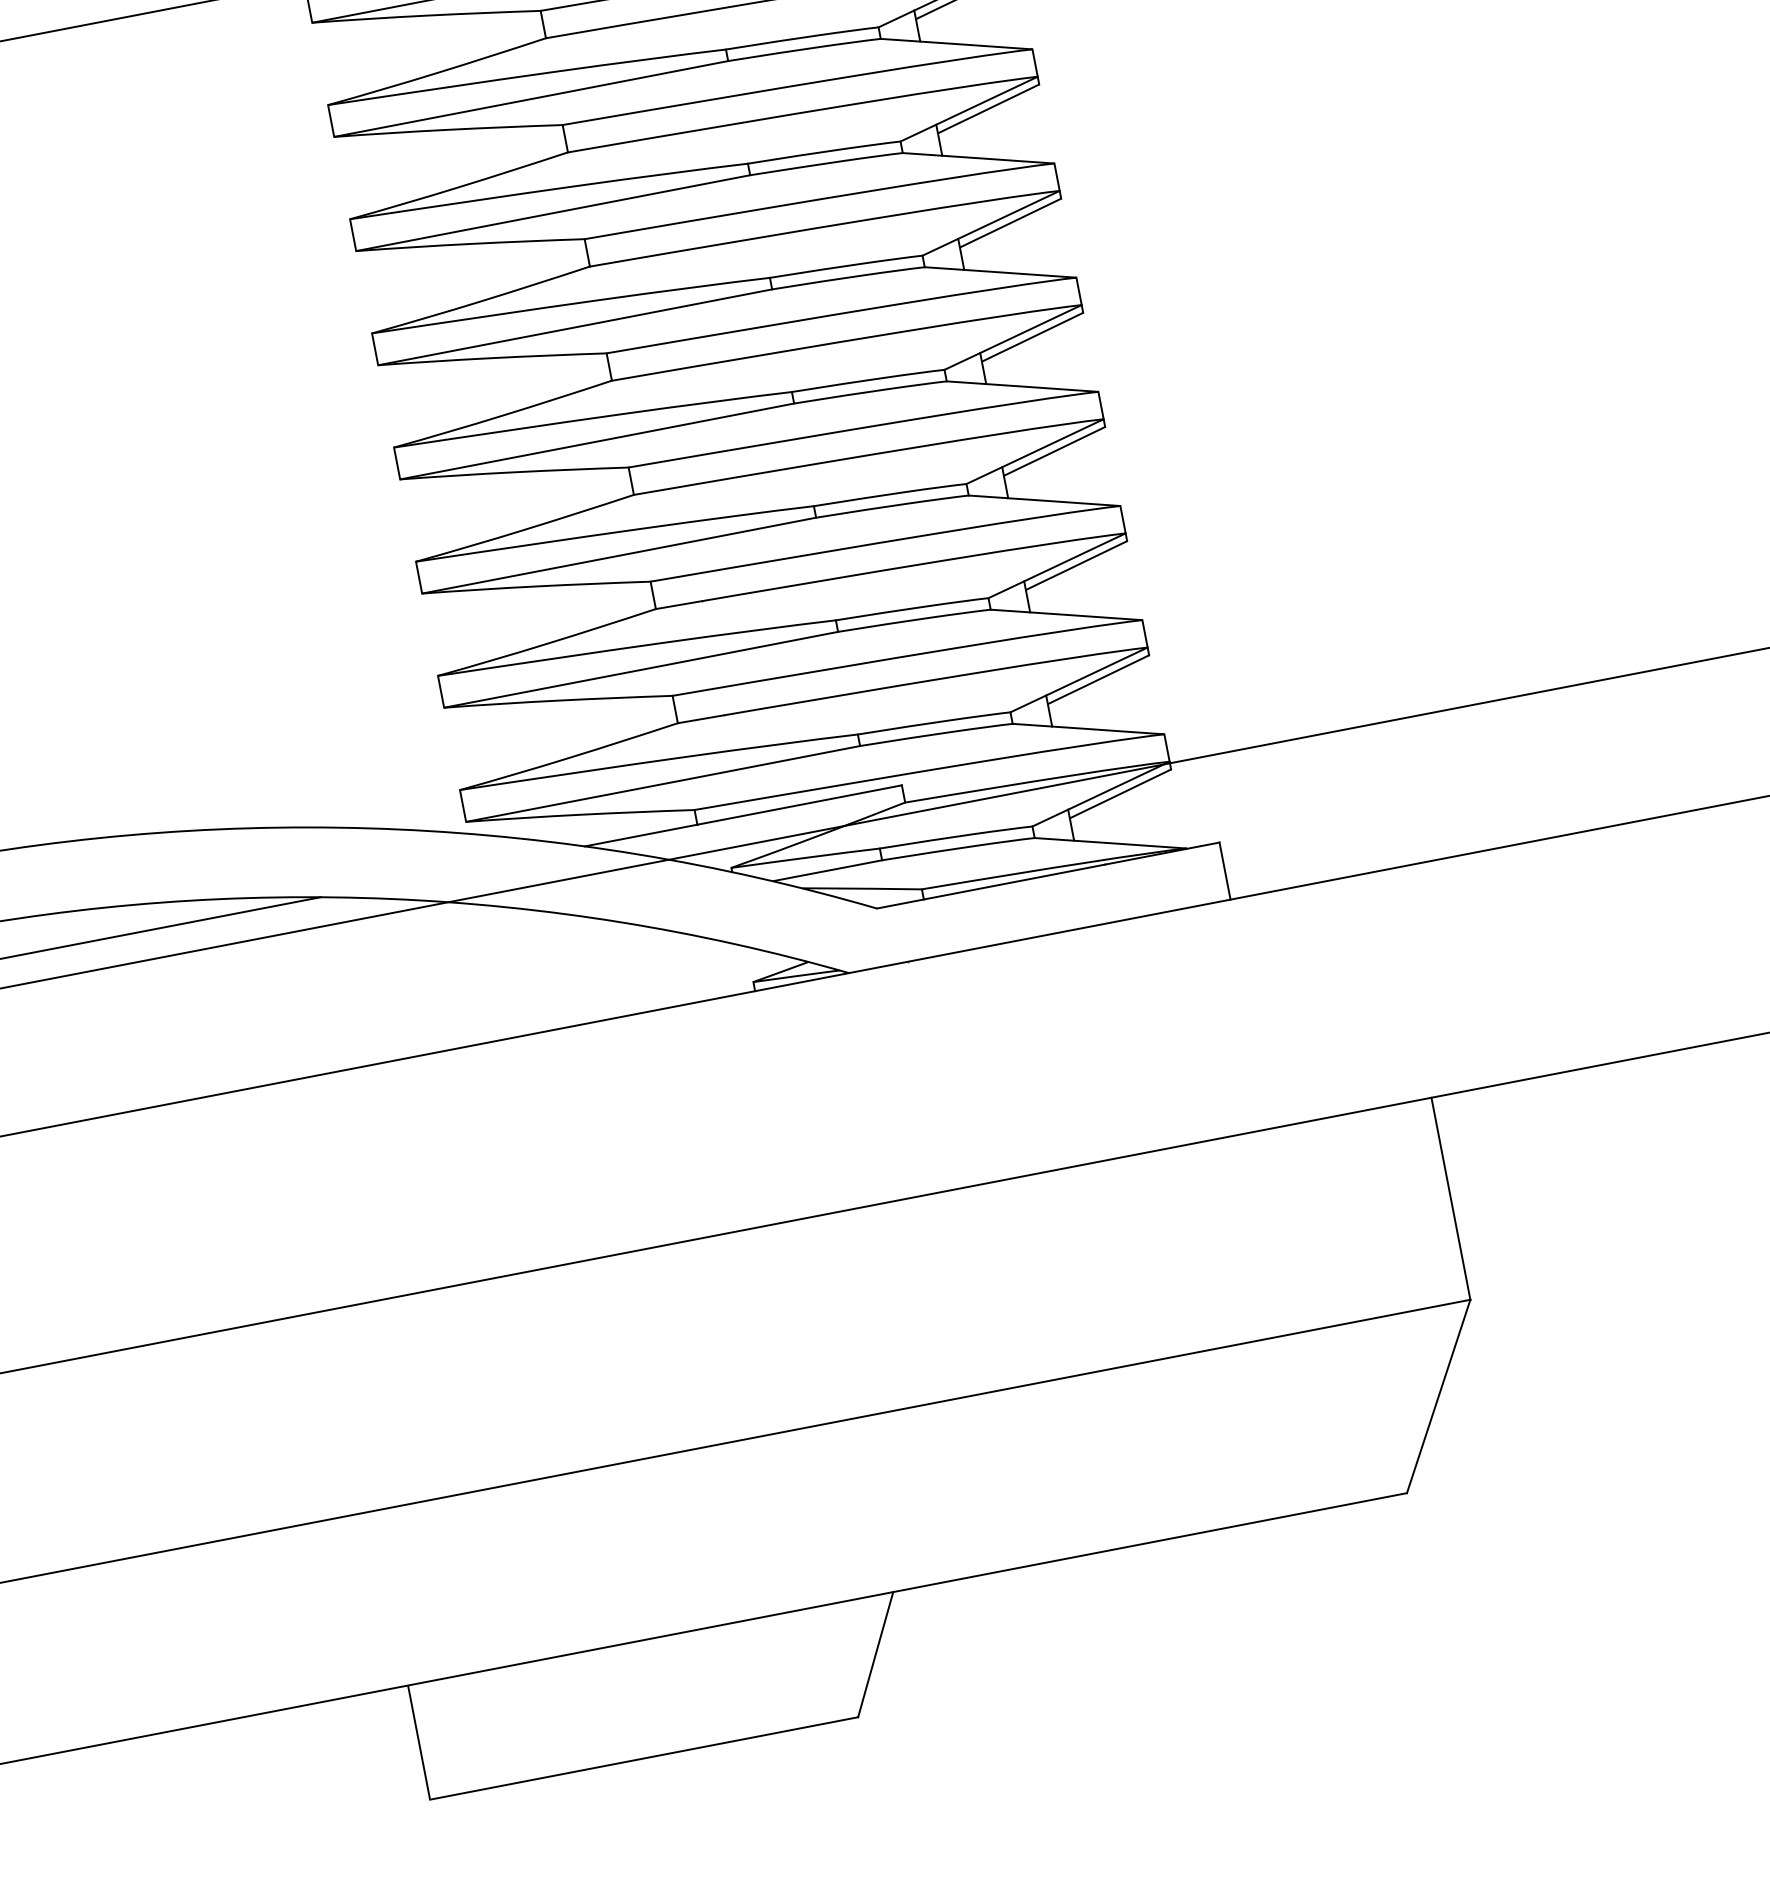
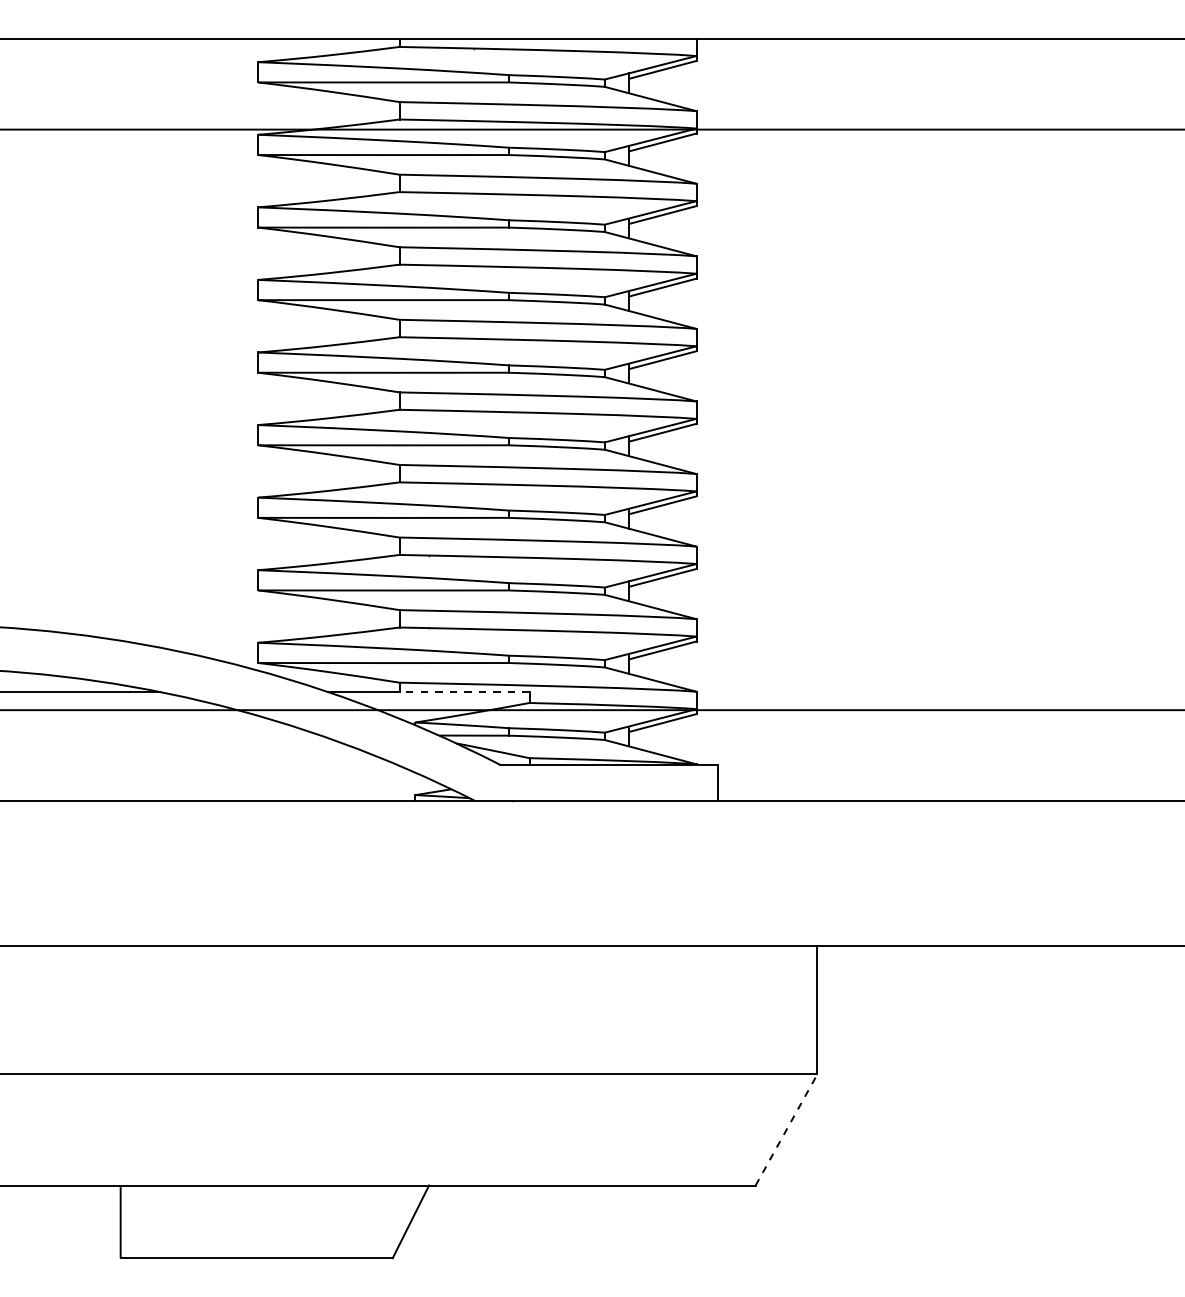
line: (799, 805) -> (464, 692), solid -> dashed
line: (1438, 1397) -> (786, 1130), solid -> dashed

